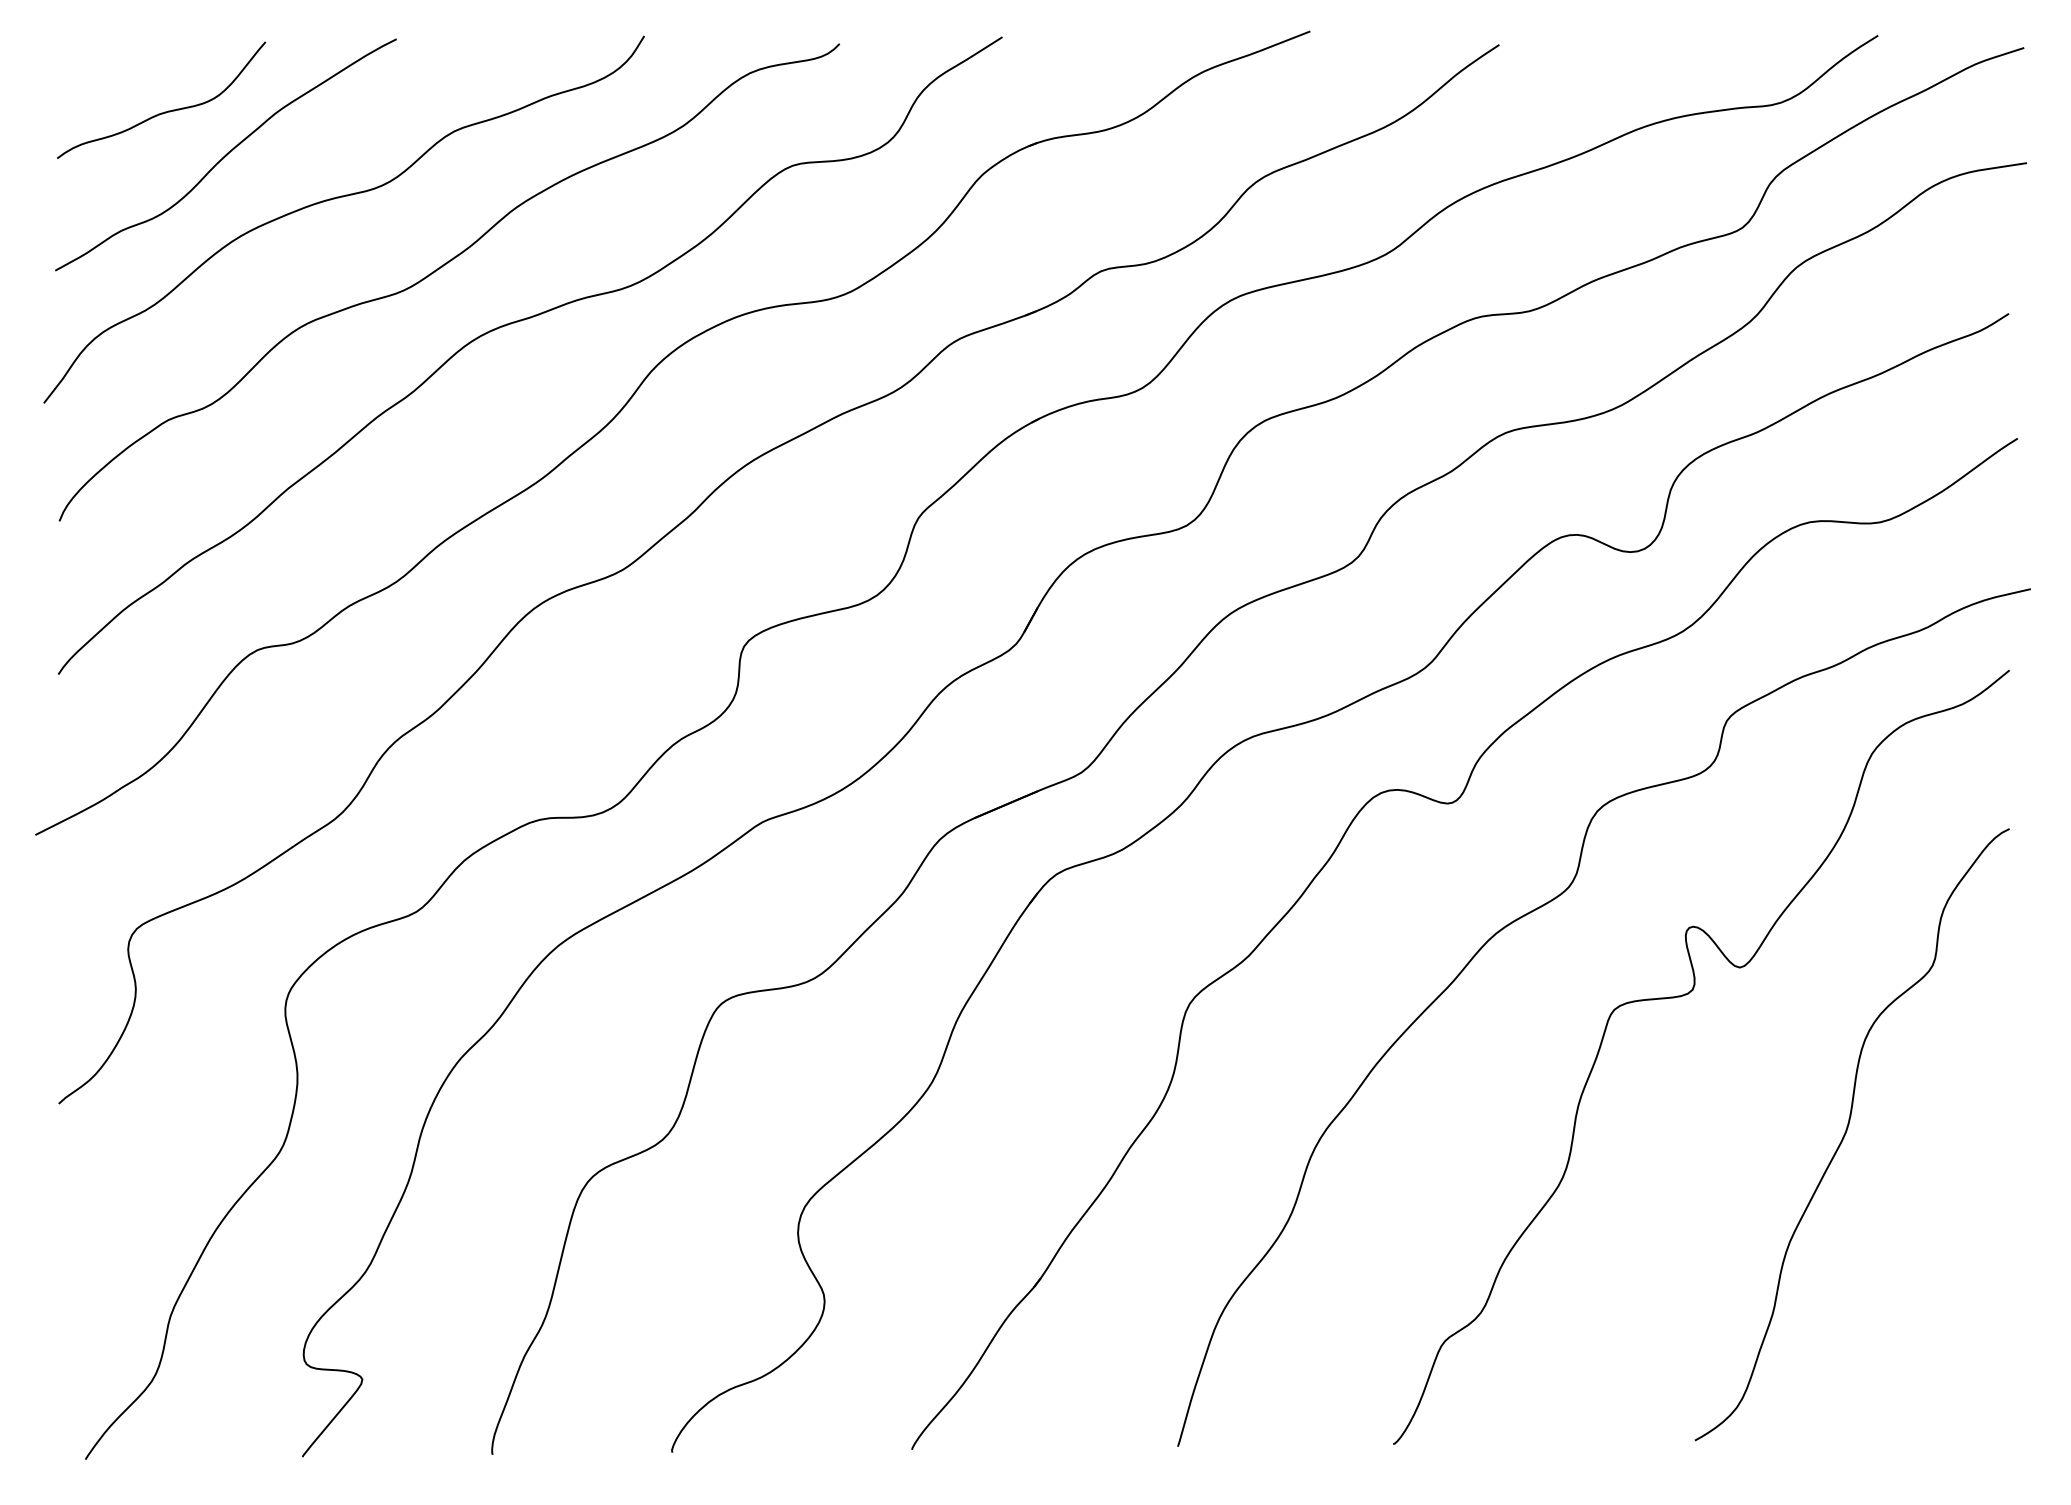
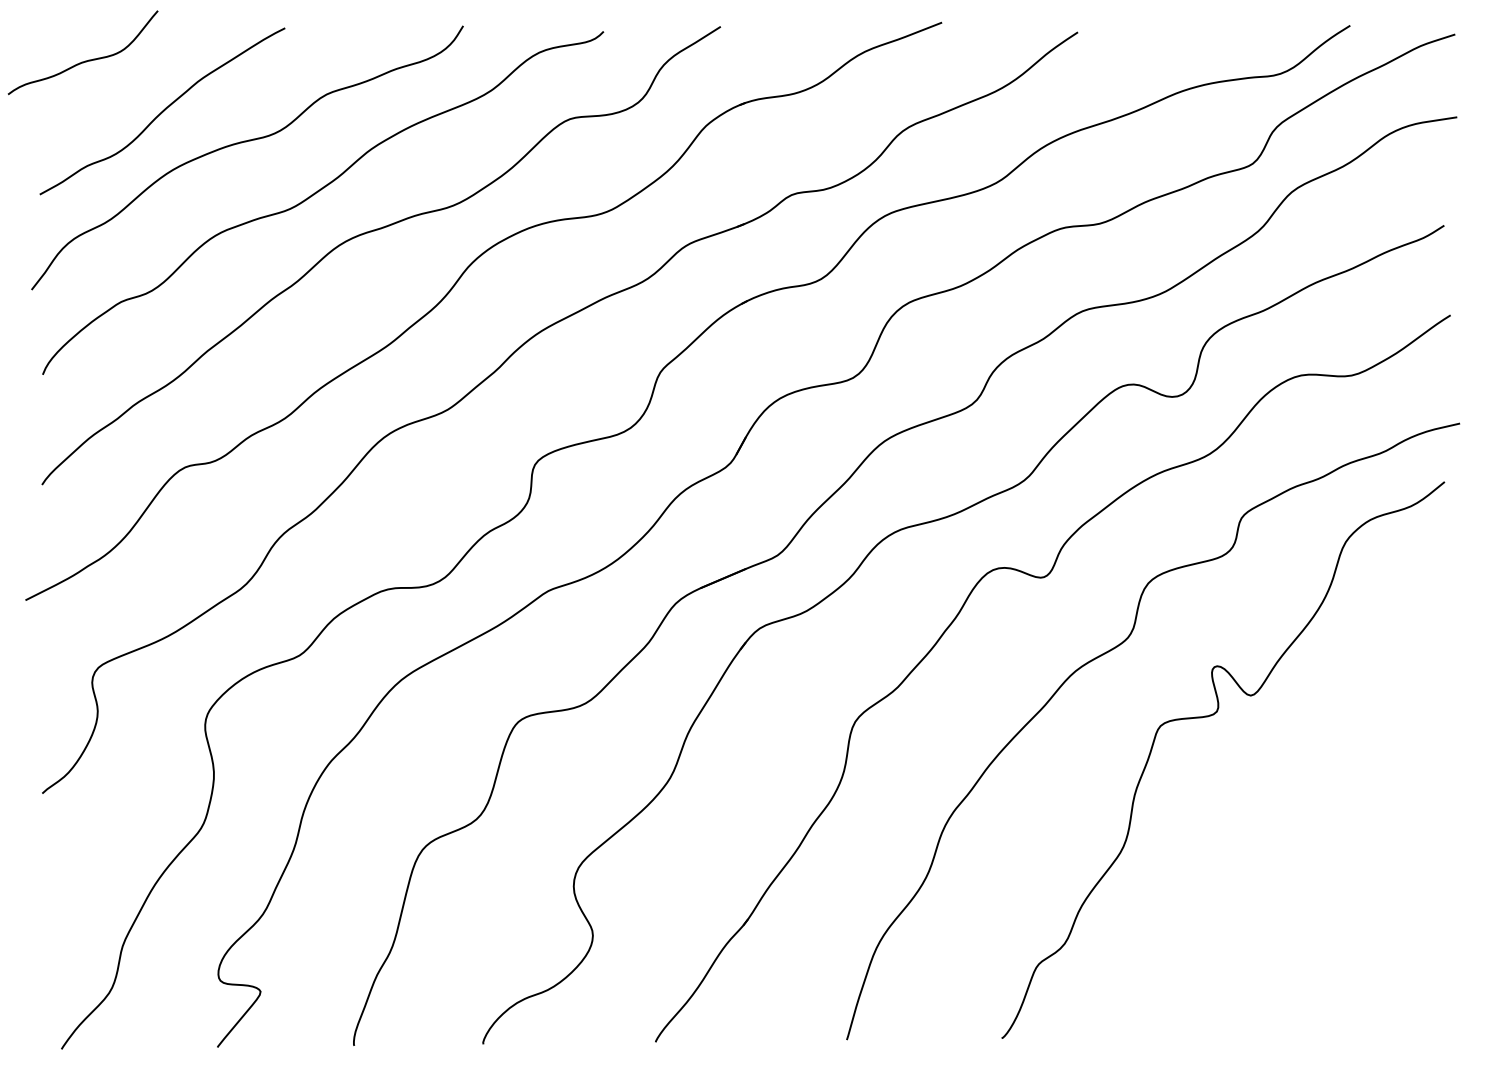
curve: (164, 111) -> (85, 60), moved
curve: (1847, 1131) -> (1328, 813), removed

